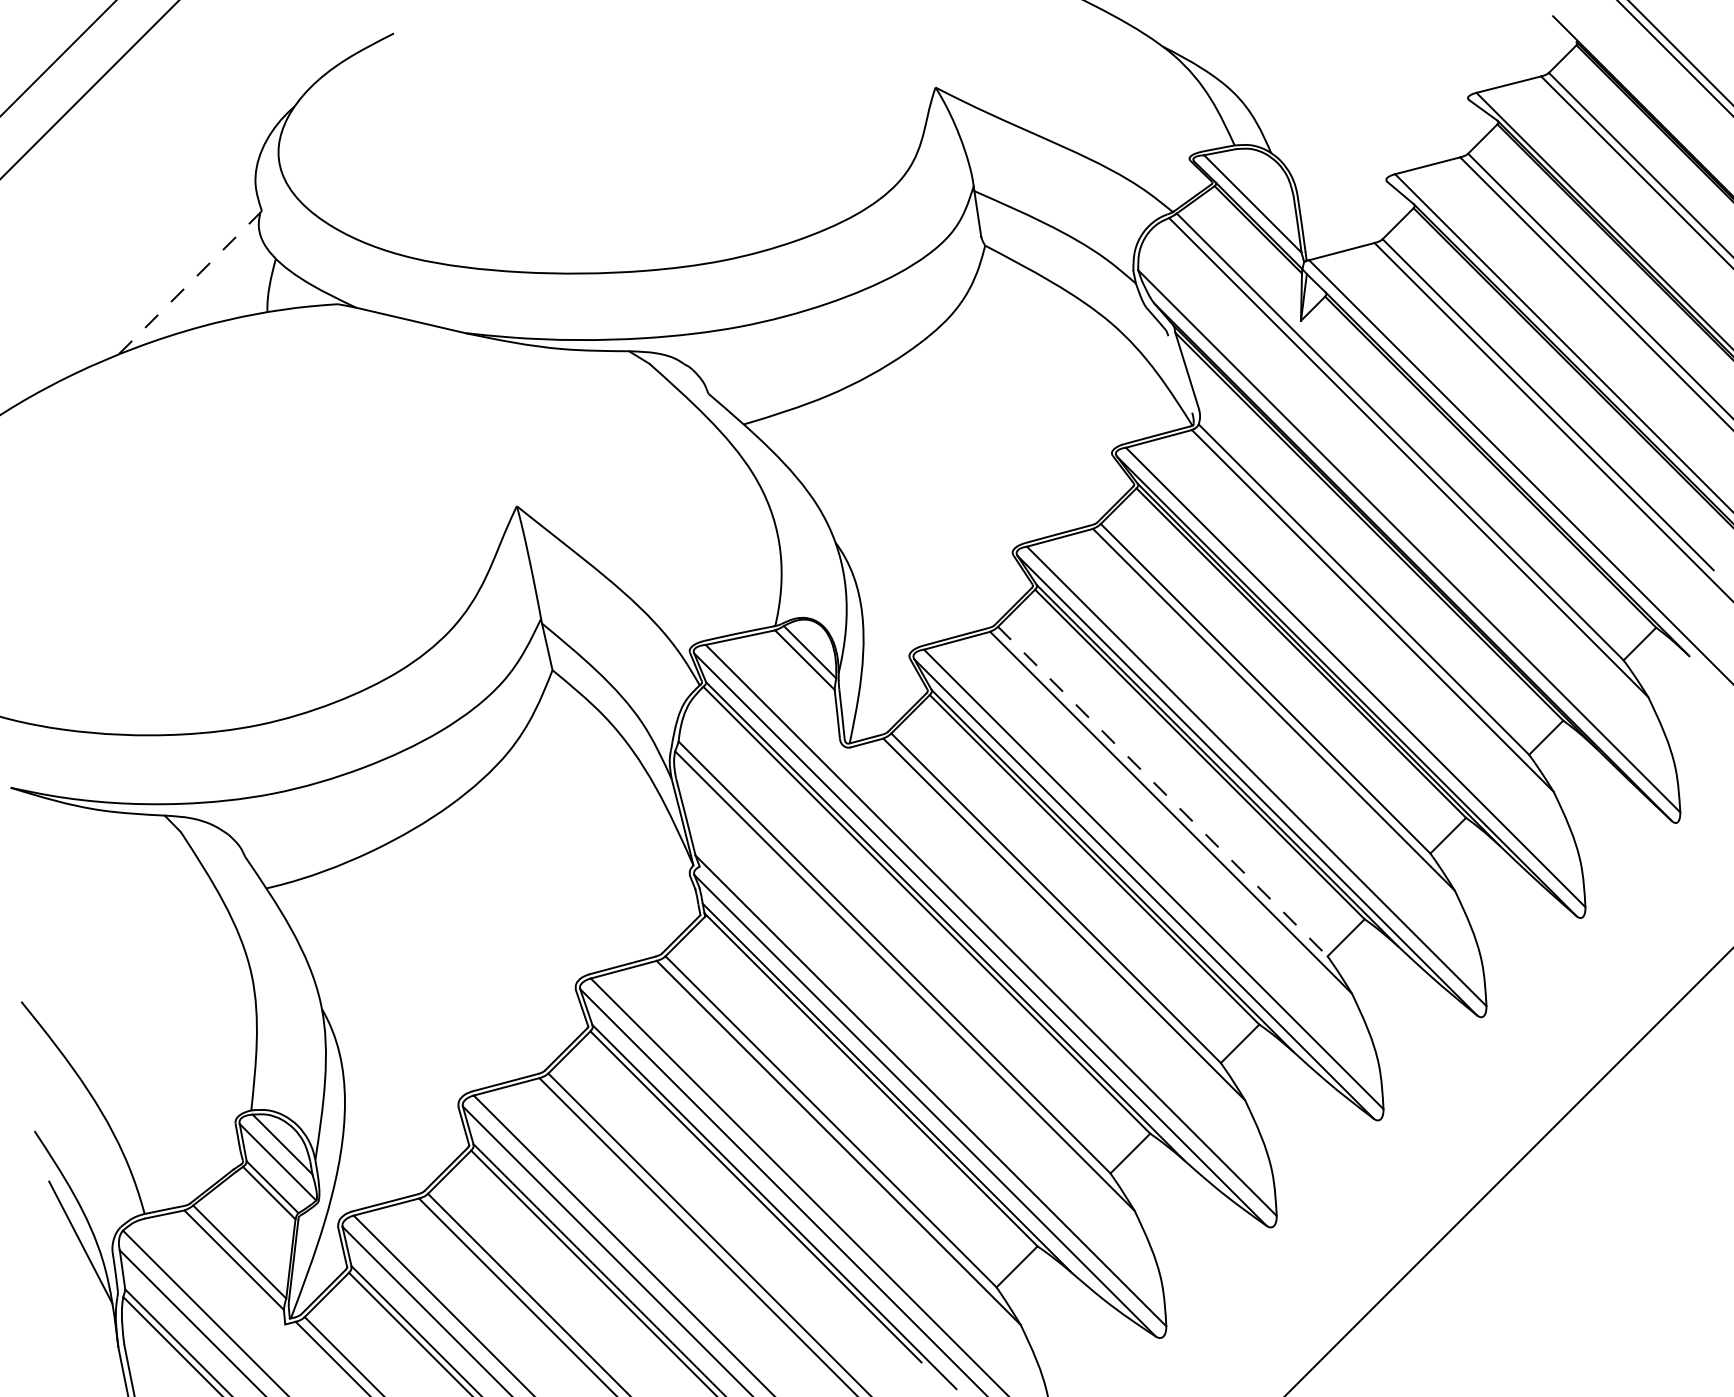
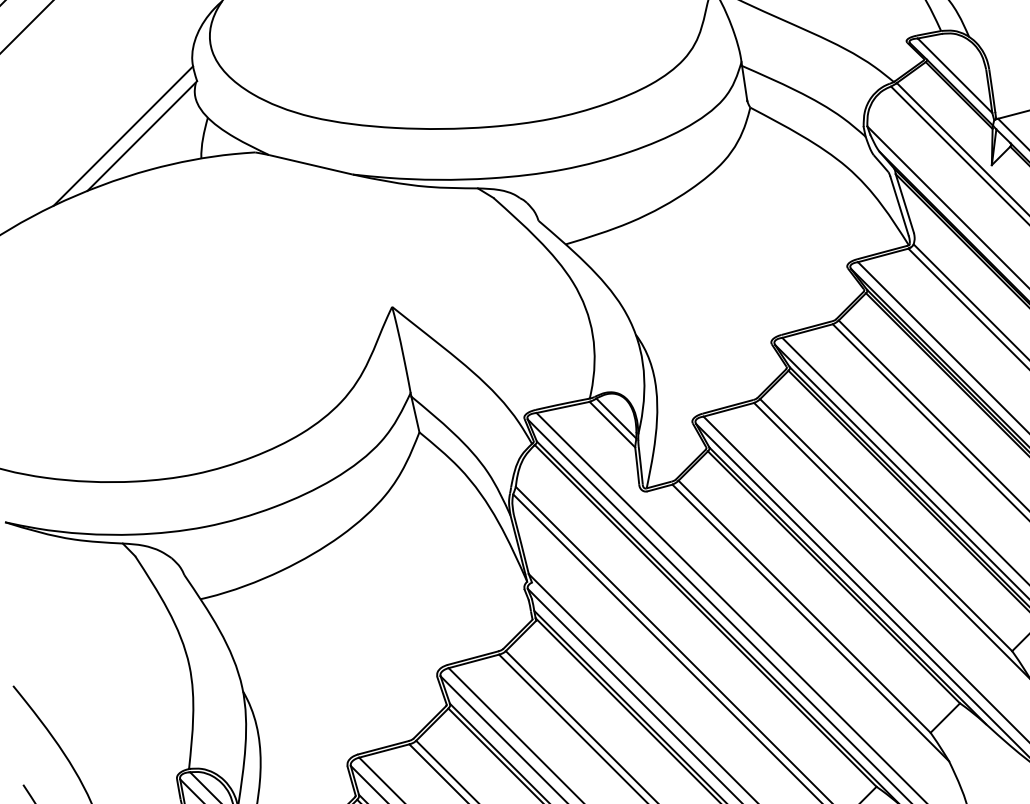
line: (165, 282) -> (123, 135), added
line: (189, 283) -> (141, 136), dashed -> solid
line: (1180, 374) -> (899, 206), added
line: (1163, 791) -> (886, 525), dashed -> solid

